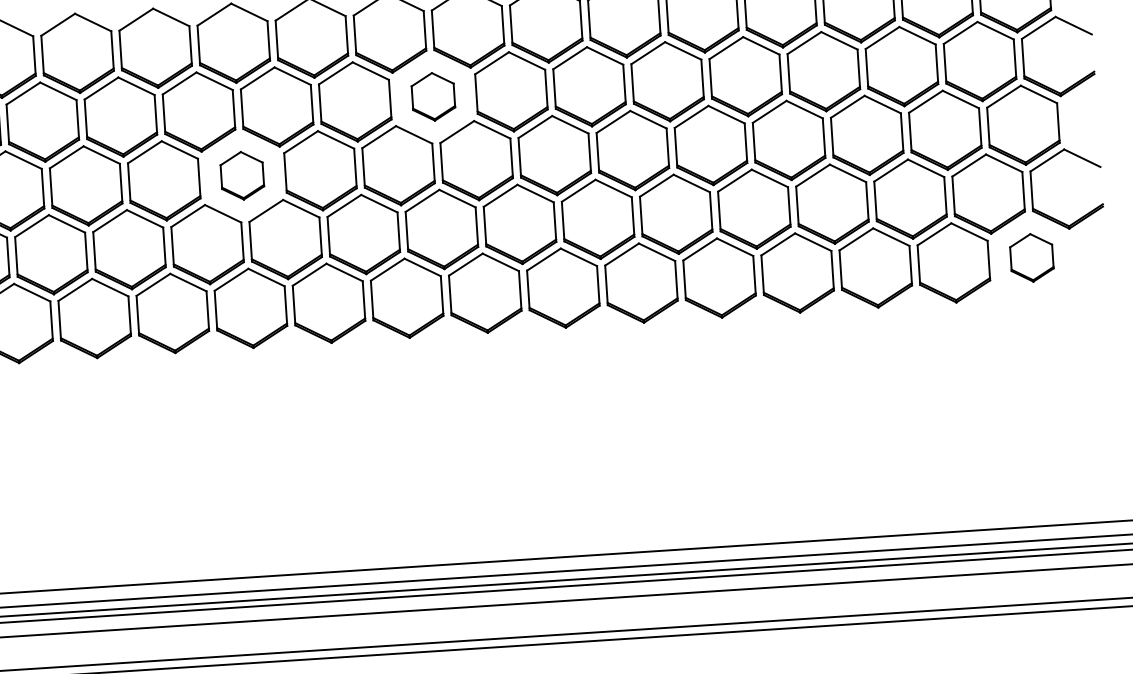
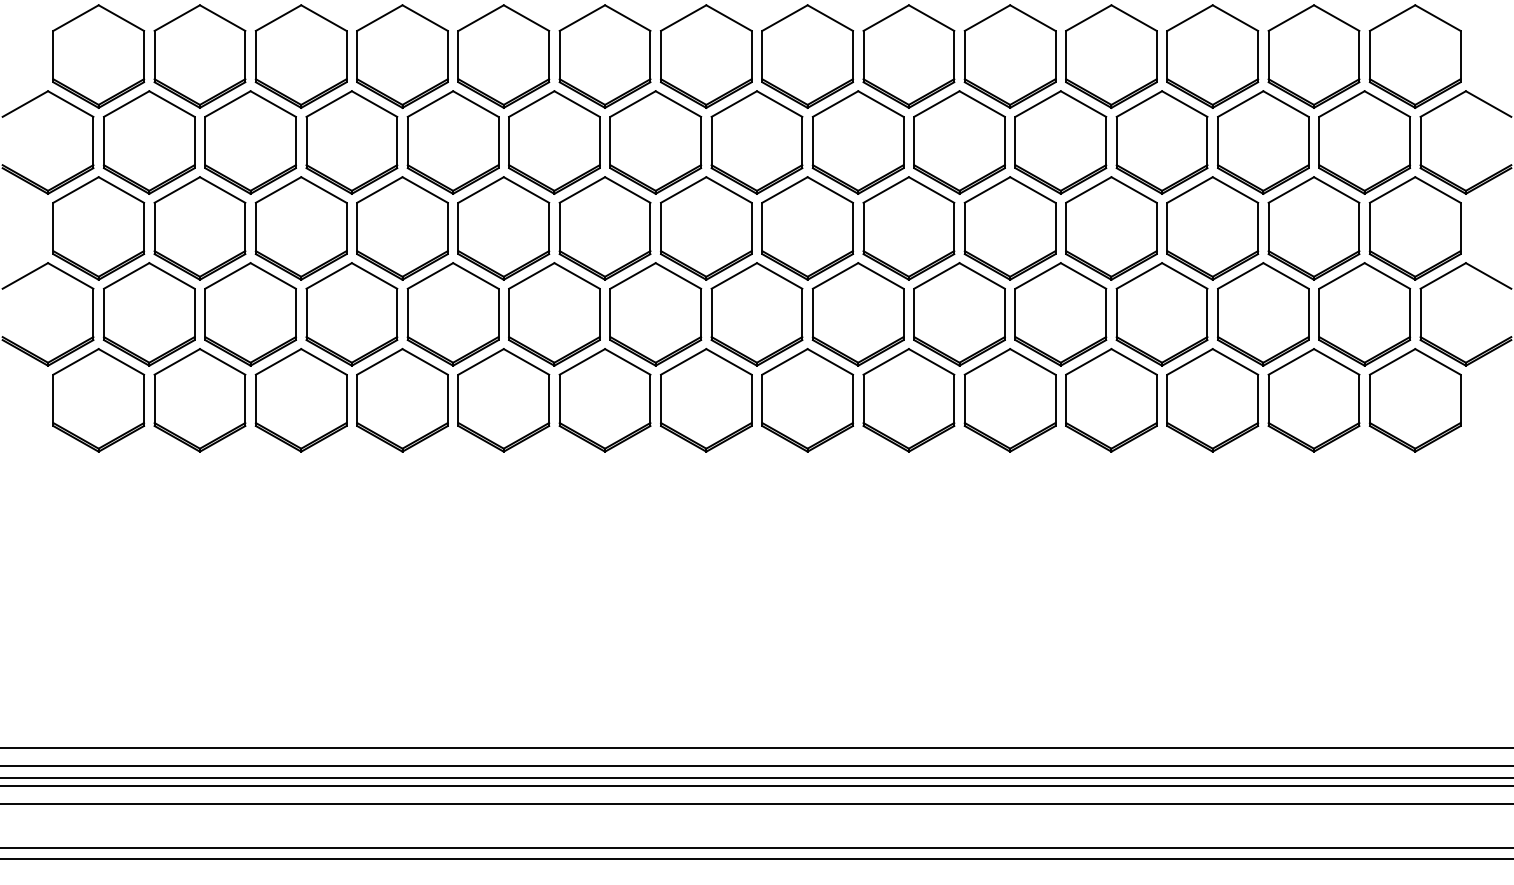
part: (433, 96) -> (655, 142), size x1.67
part: (242, 175) -> (402, 228), size x1.67
part: (1031, 257) -> (1414, 400), size x1.67

